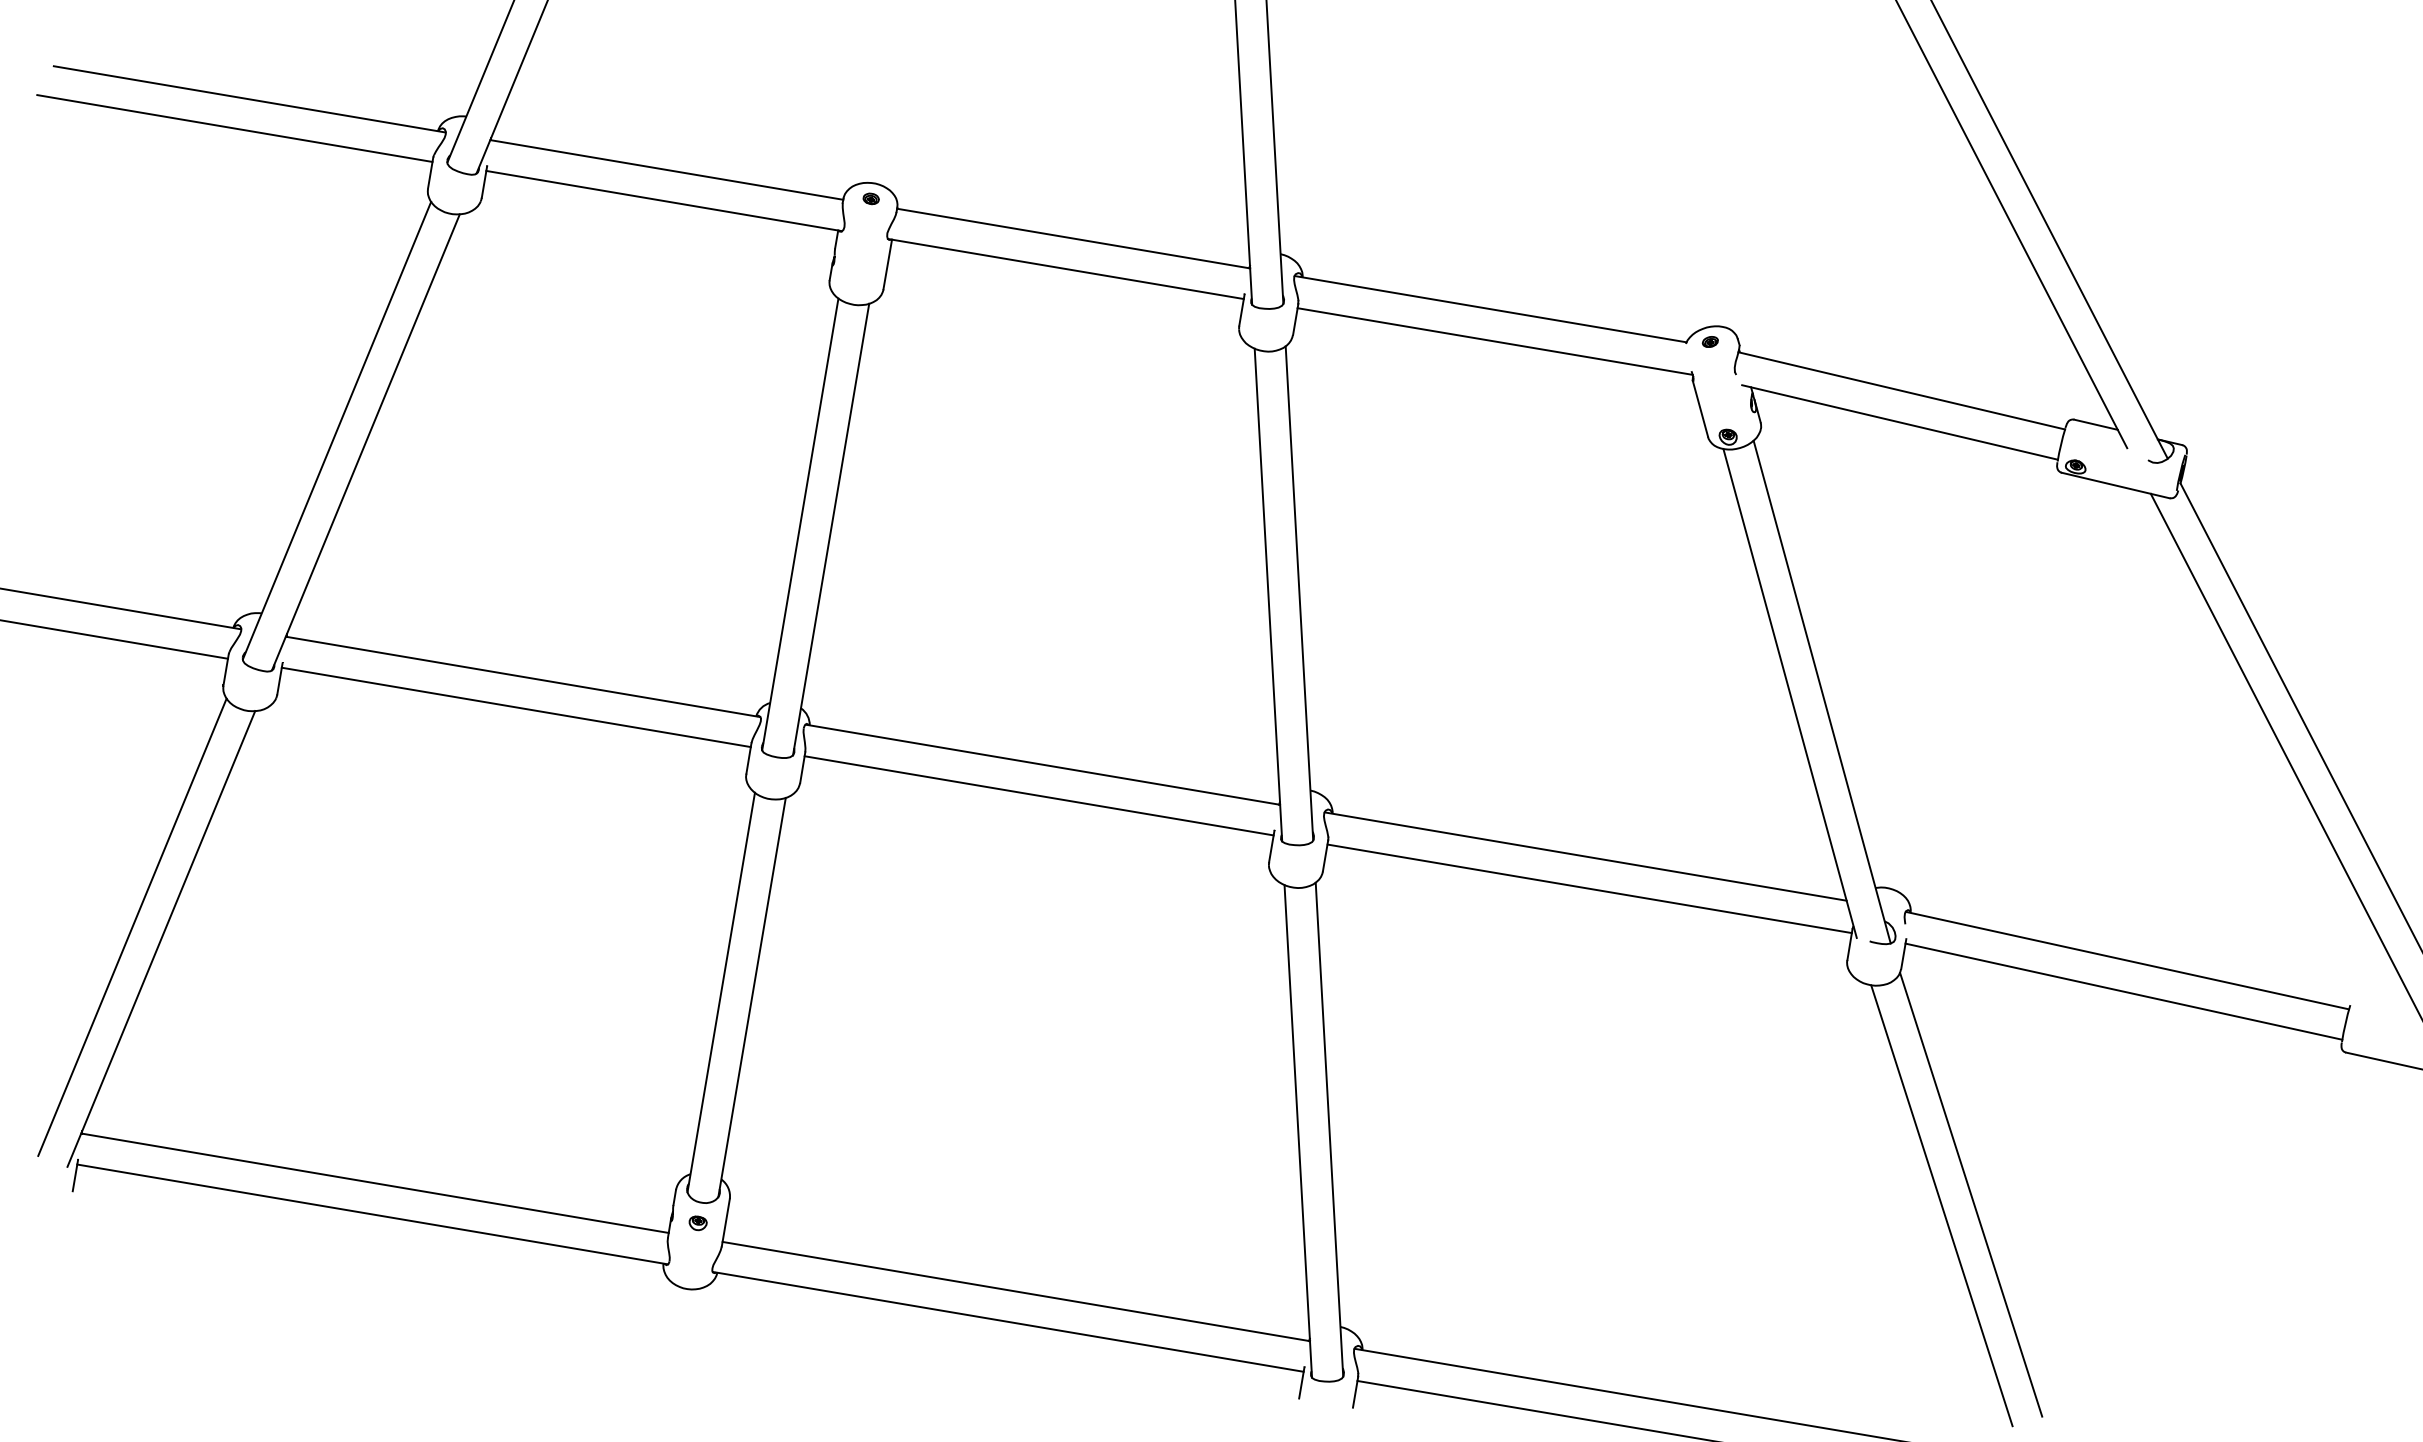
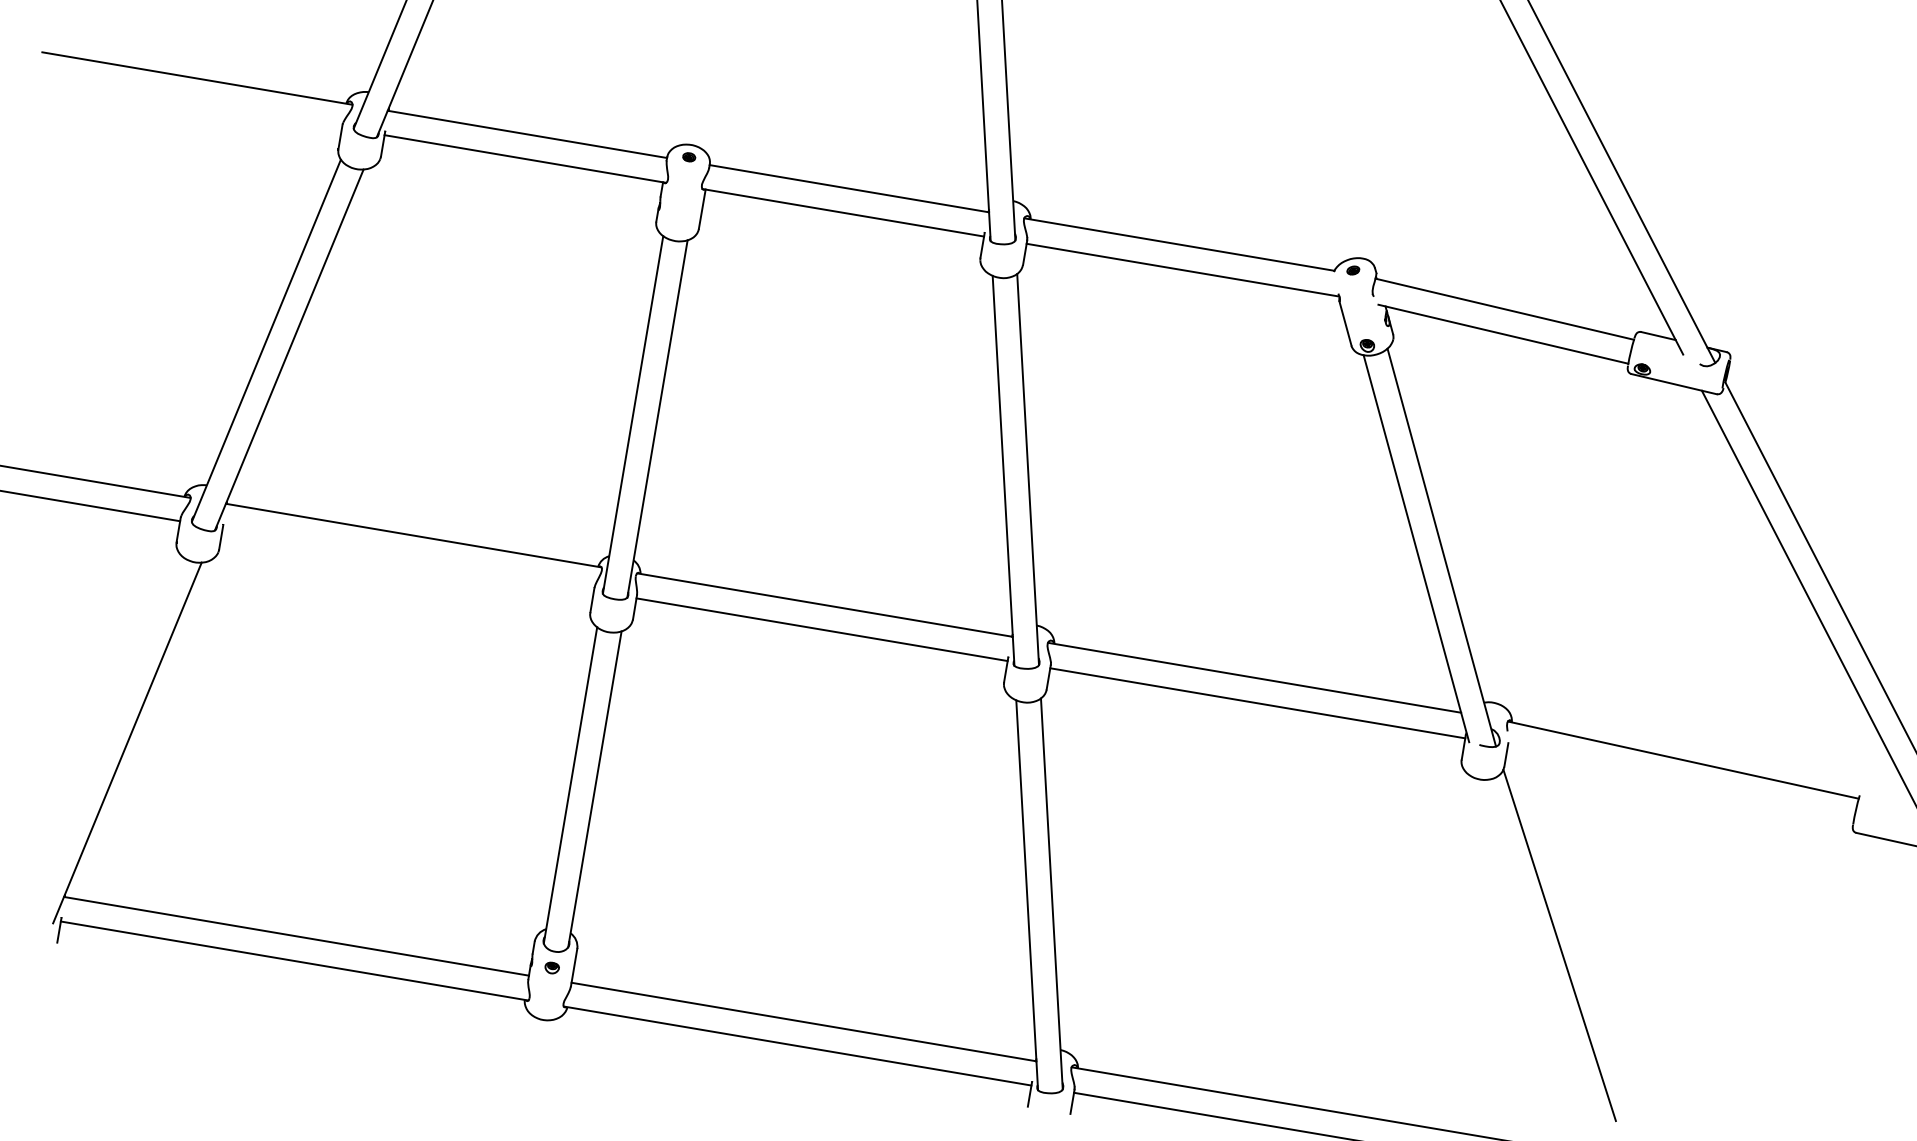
line: (234, 128) -> (185, 101), removed
line: (515, 707) -> (407, 559), removed
line: (132, 926) -> (104, 733), removed
line: (2123, 991) -> (1680, 784), removed
line: (1941, 1205) -> (1536, 953), removed

